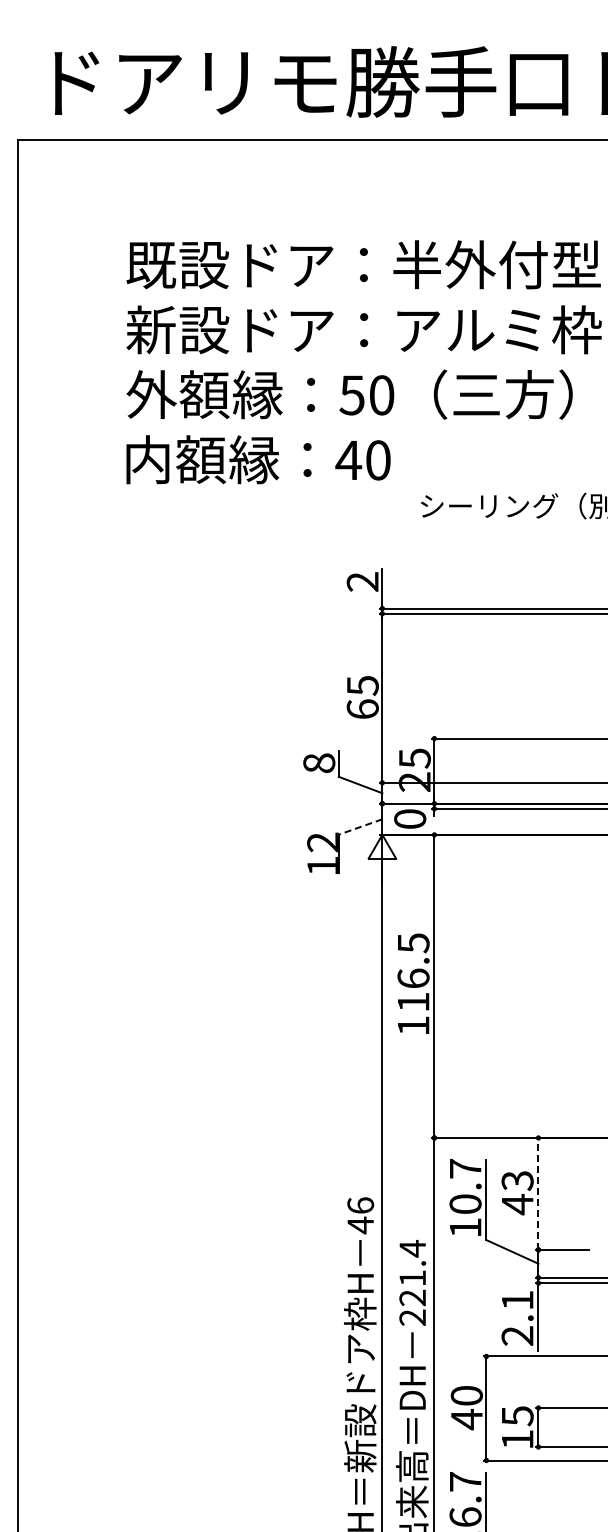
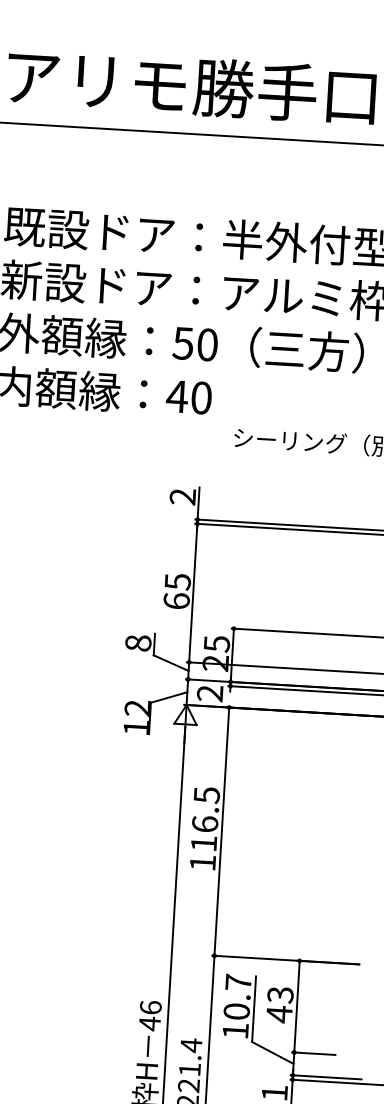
text: (410, 818) -> (210, 692), 0 -> 2
line: (360, 827) -> (169, 697), dashed -> solid
line: (538, 1193) -> (297, 1006), dashed -> solid

